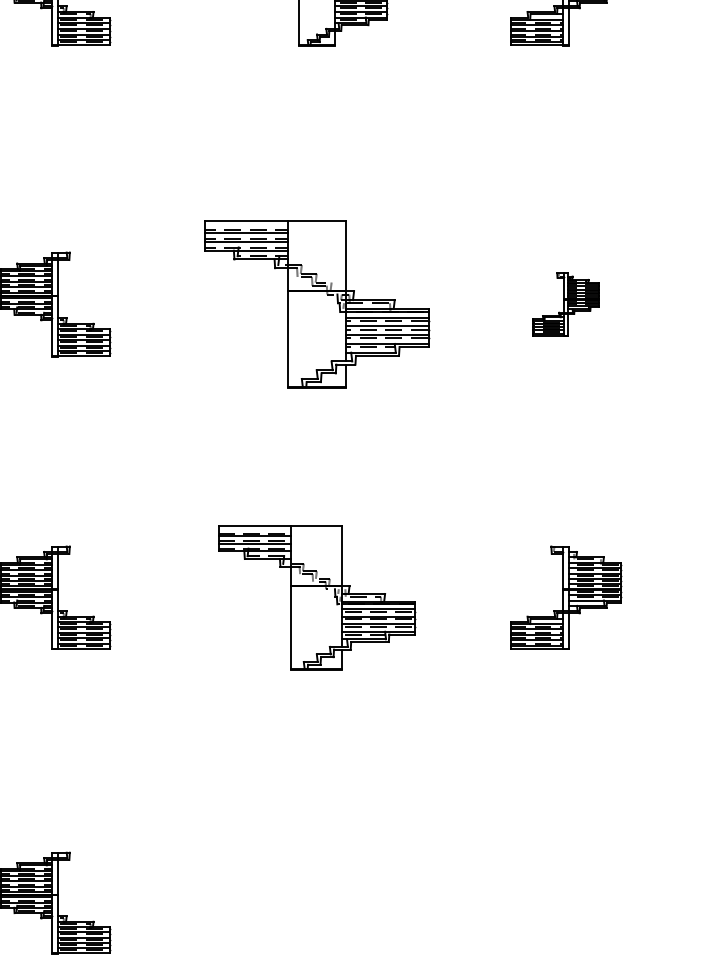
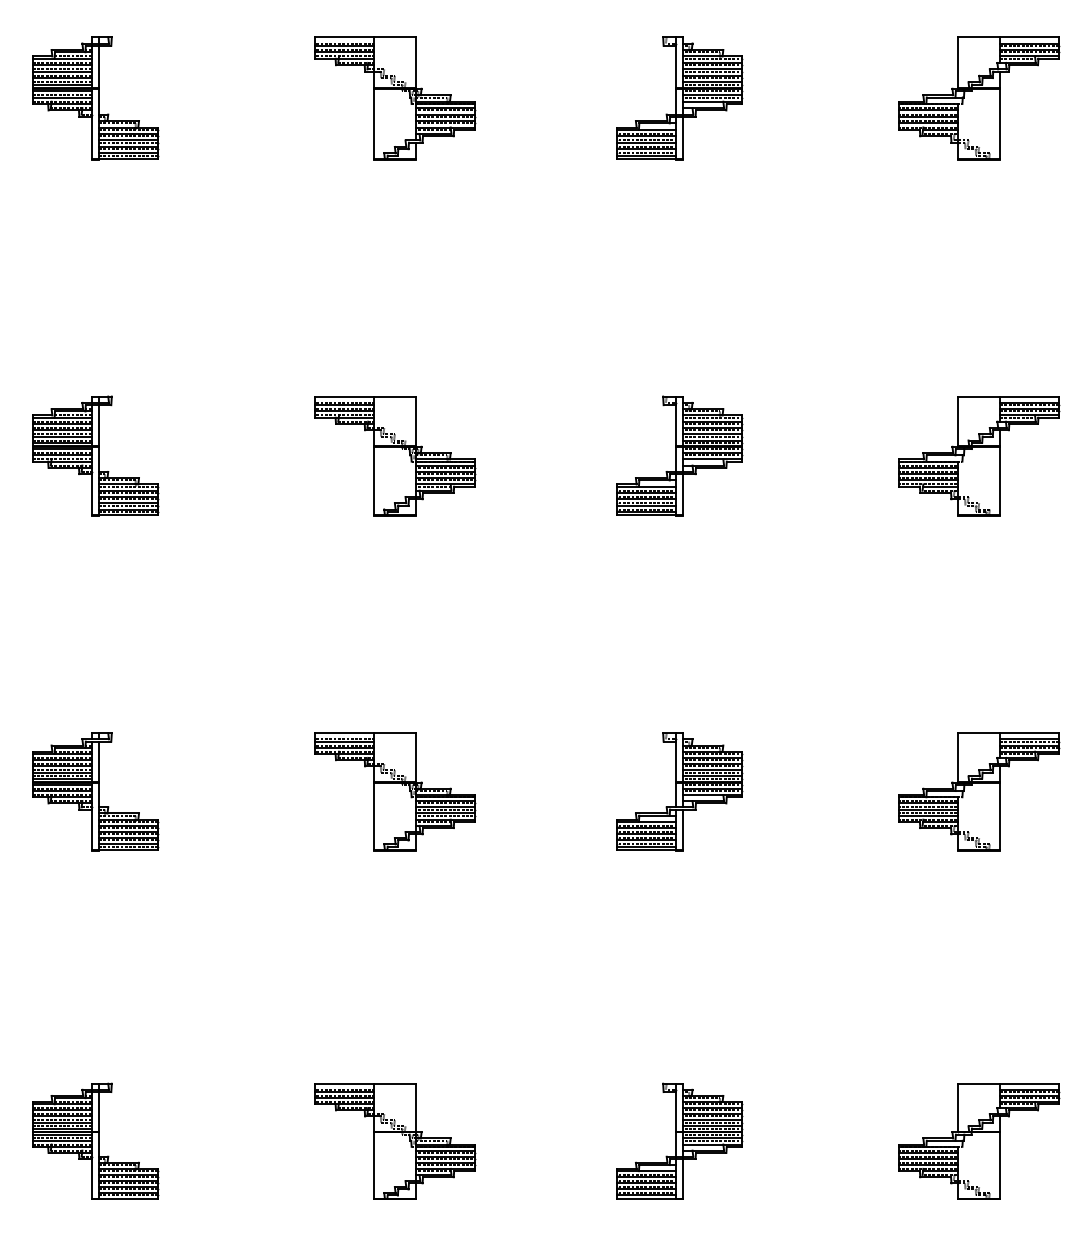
part: (317, 304) -> (395, 456), size x0.62
part: (565, 304) -> (679, 455), size x1.67
part: (317, 597) -> (395, 791), size x0.71
part: (565, 902) -> (679, 1140), added
part: (317, 903) -> (395, 1141), added

